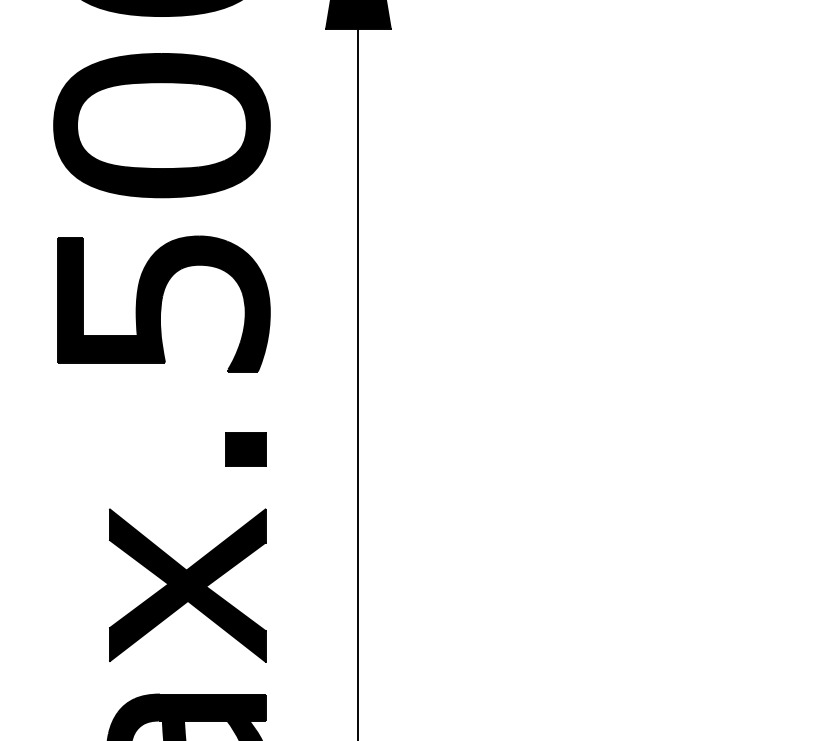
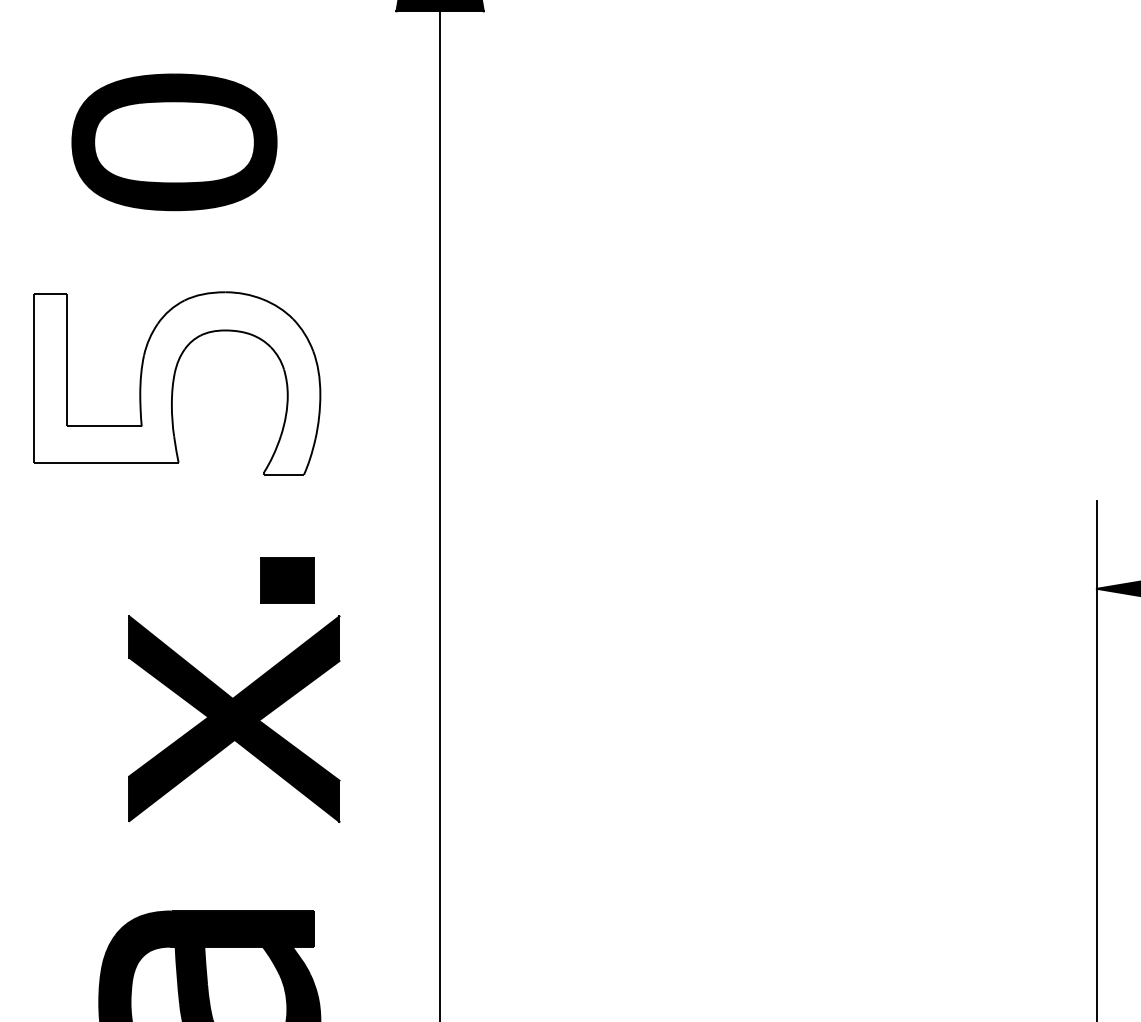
part: (161, 125) -> (174, 142), size x0.7
fill: (164, 304) -> (177, 383), removed
part: (187, 585) -> (234, 718), moved

